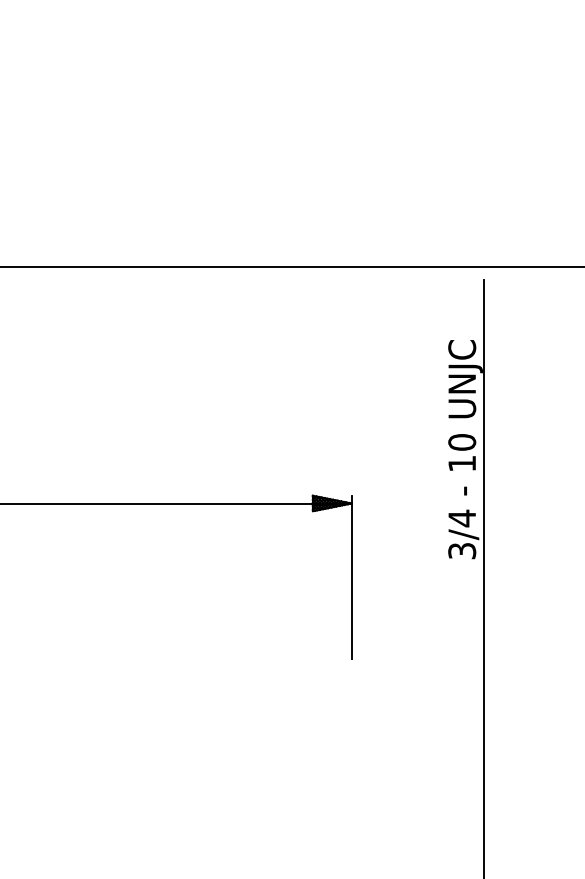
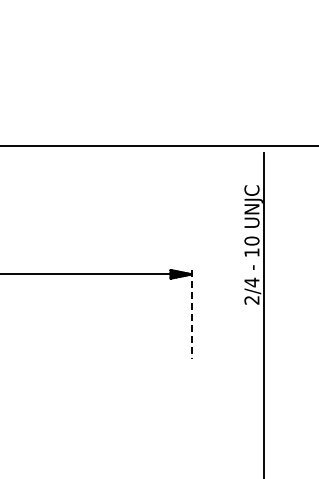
text: (461, 551) -> (251, 300), 3/4 -> 2/4
line: (351, 578) -> (191, 315), solid -> dashed

